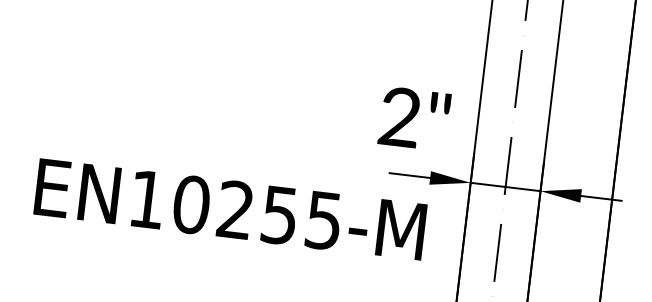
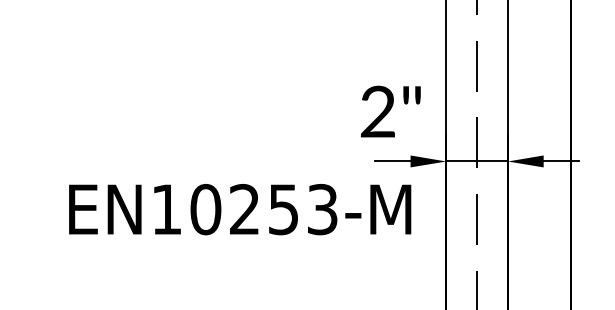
text: (323, 219) -> (322, 208), EN10255-M -> EN10253-M

